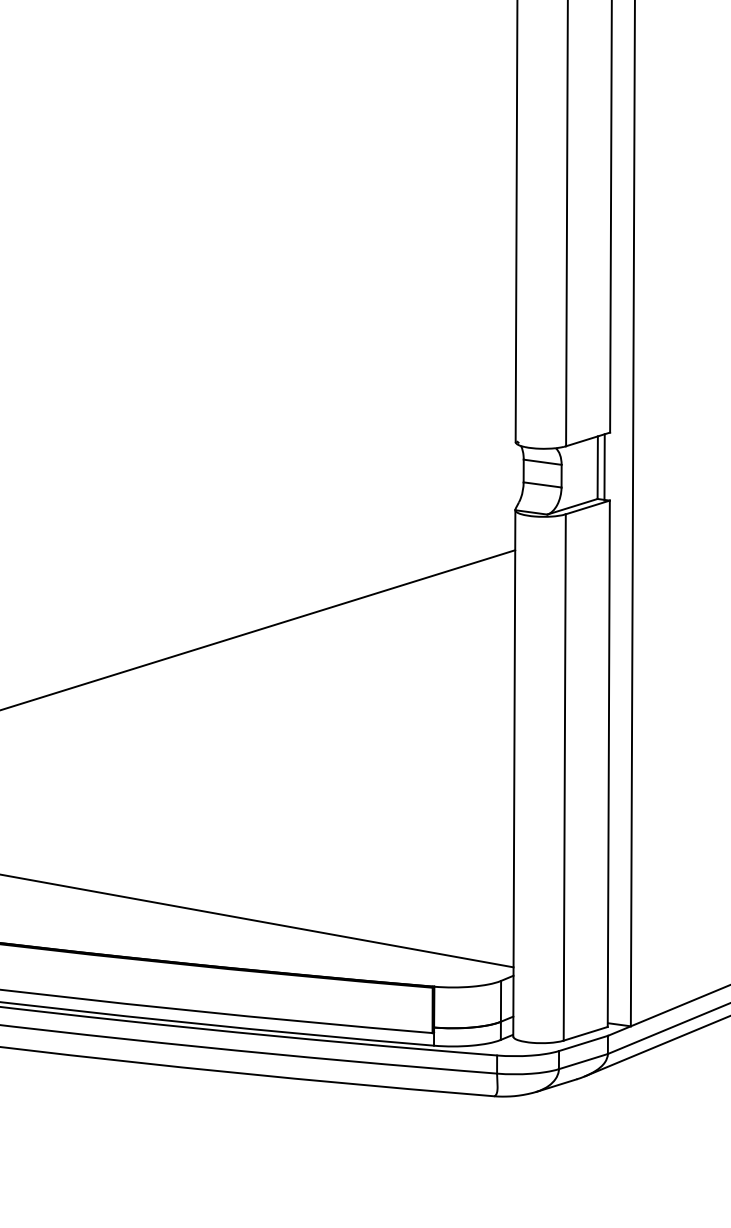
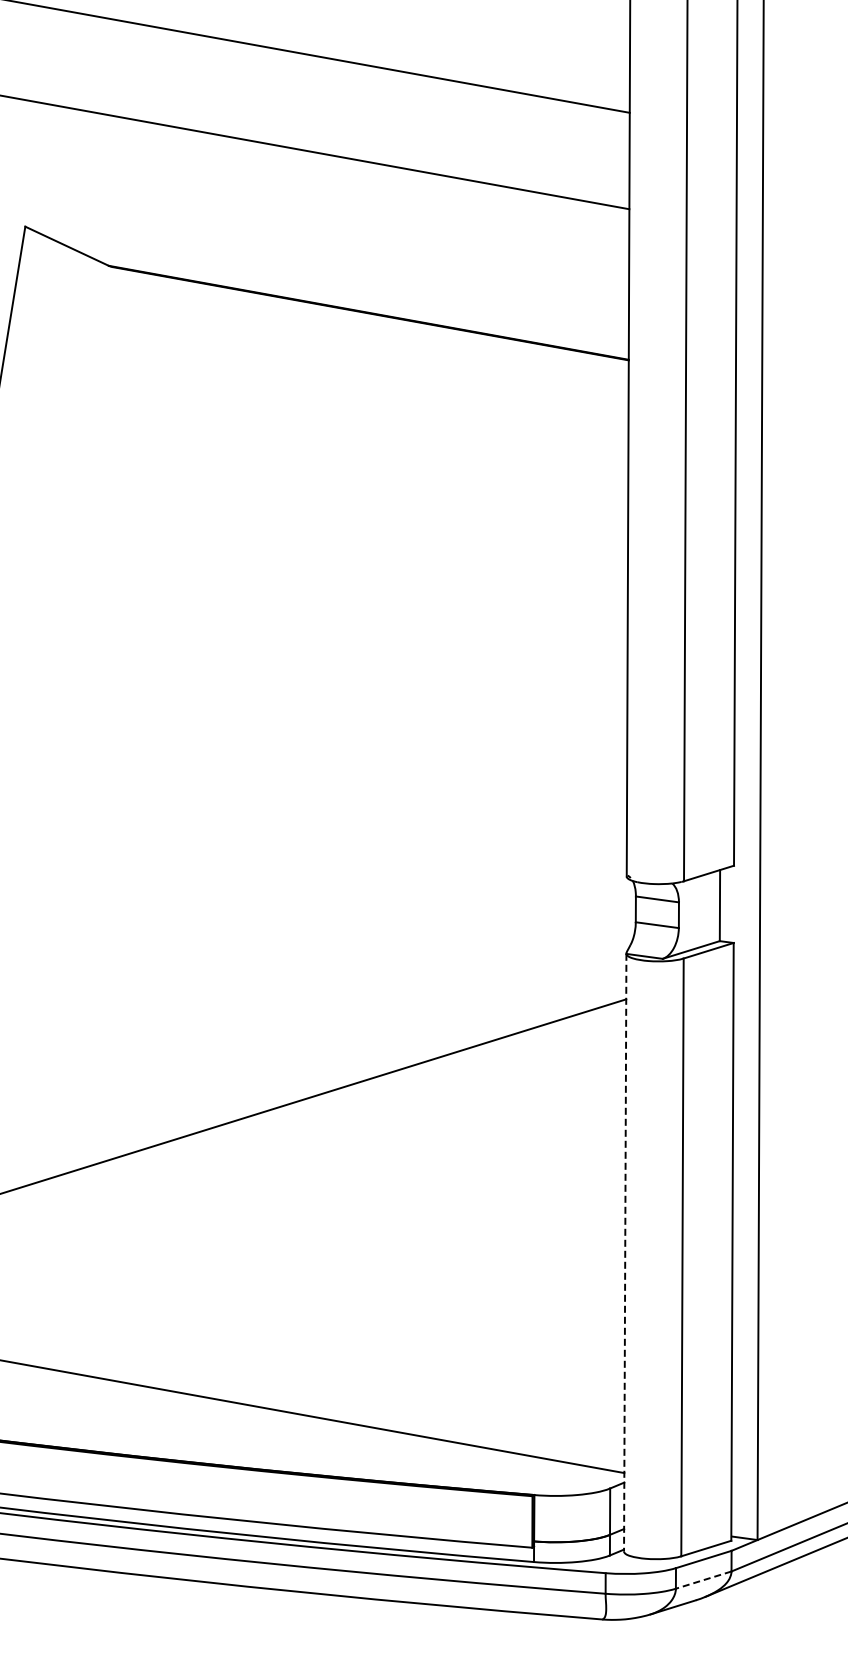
line: (604, 466) -> (727, 904), removed
line: (514, 773) -> (625, 1252), solid -> dashed
line: (583, 1061) -> (703, 1580), solid -> dashed

